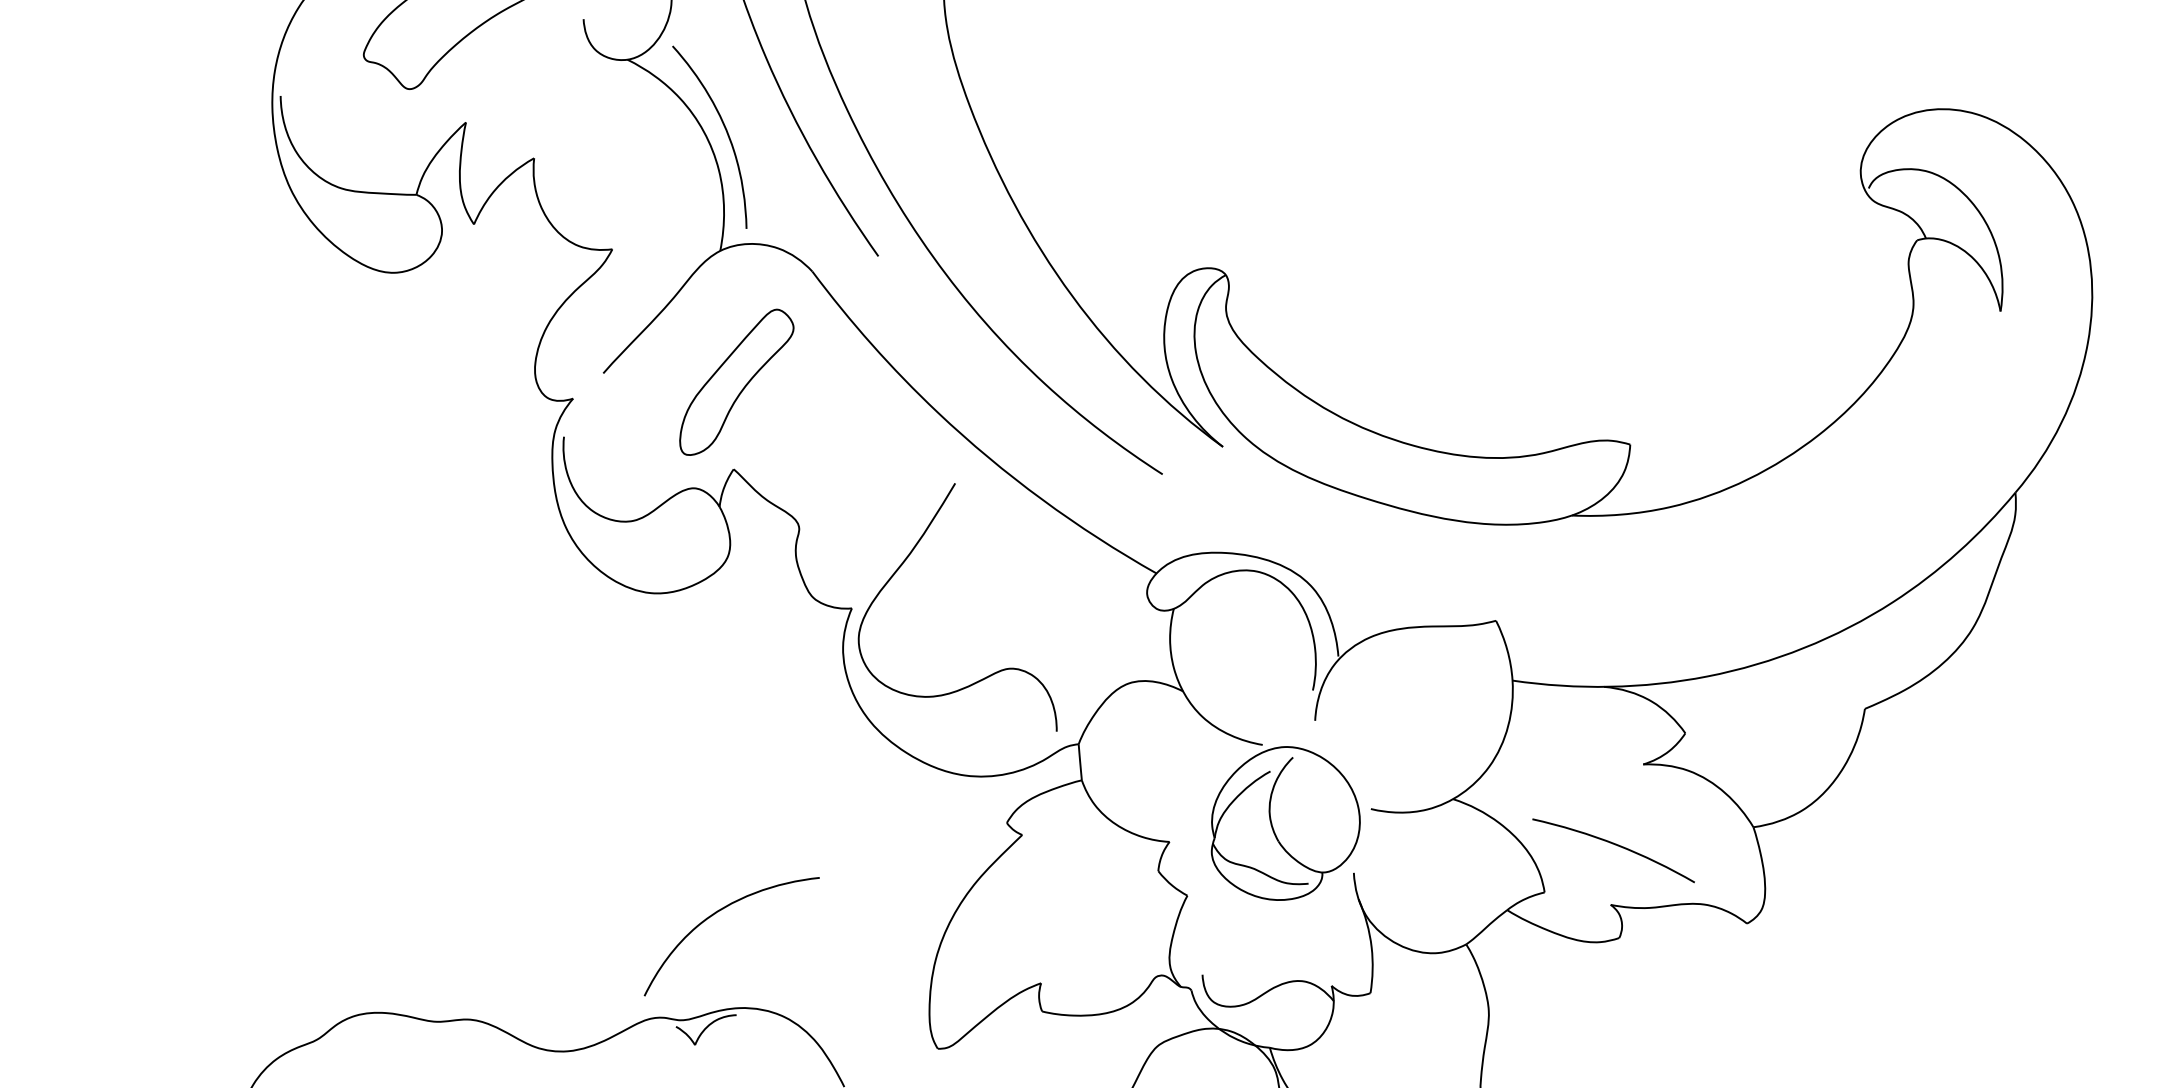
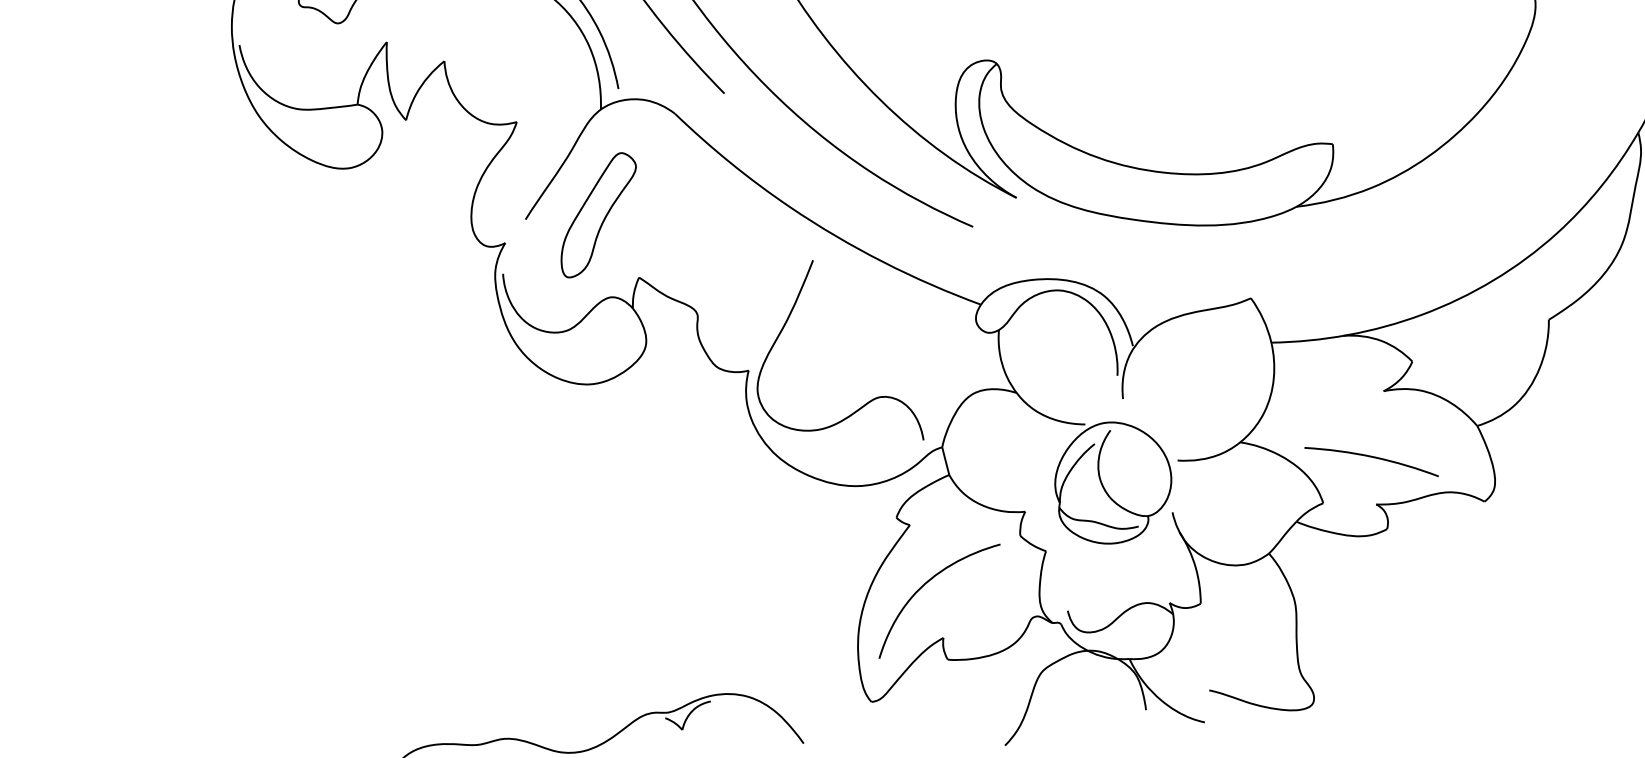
part: (736, 381) -> (598, 214), moved
curve: (715, 914) -> (924, 586), moved

